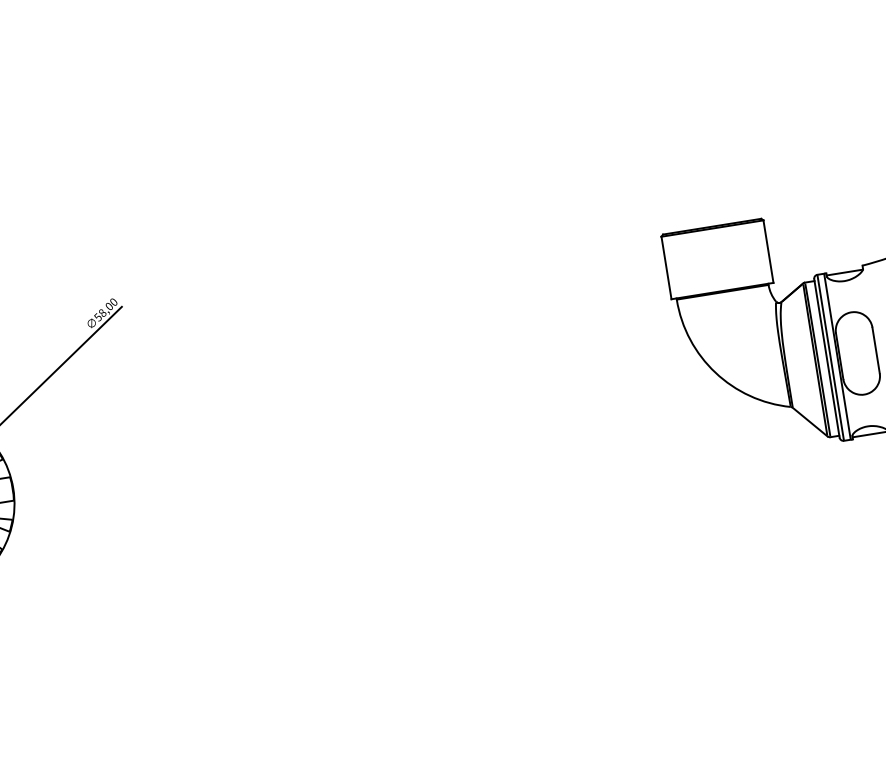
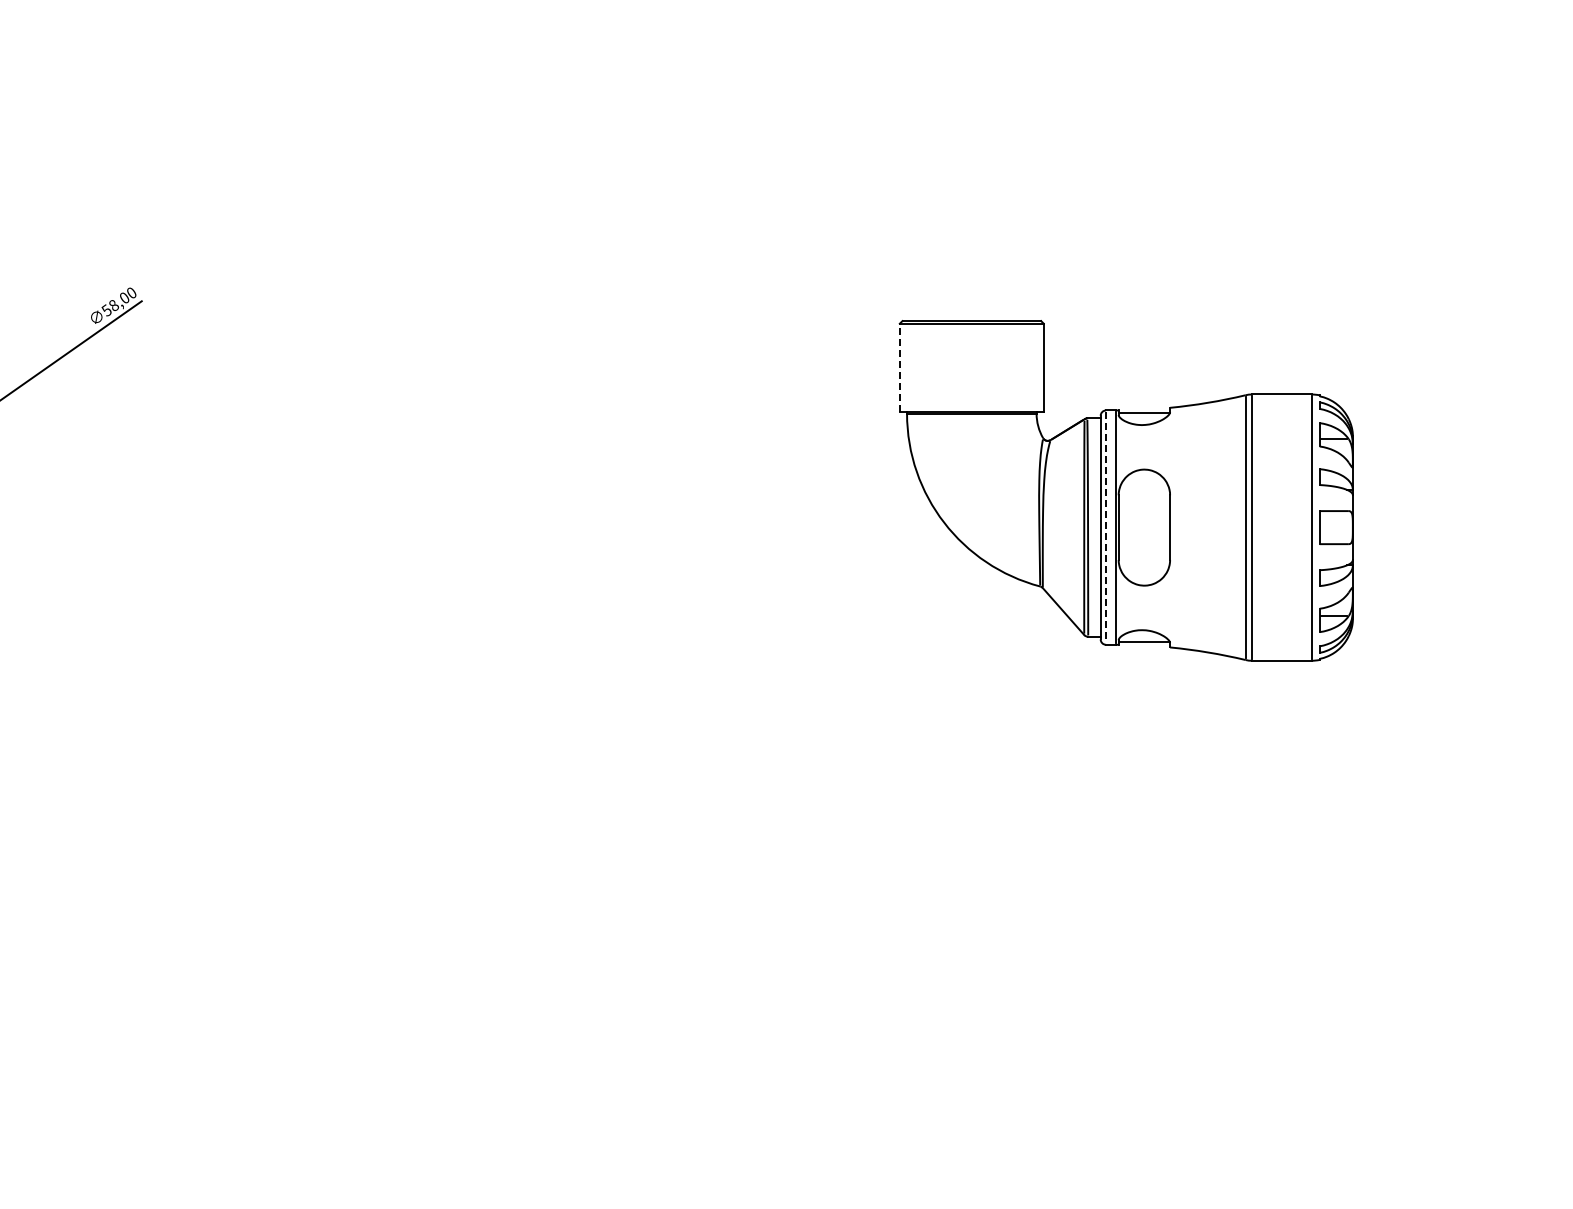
line: (666, 267) -> (899, 367), solid -> dashed
line: (831, 357) -> (1106, 527), solid -> dashed

